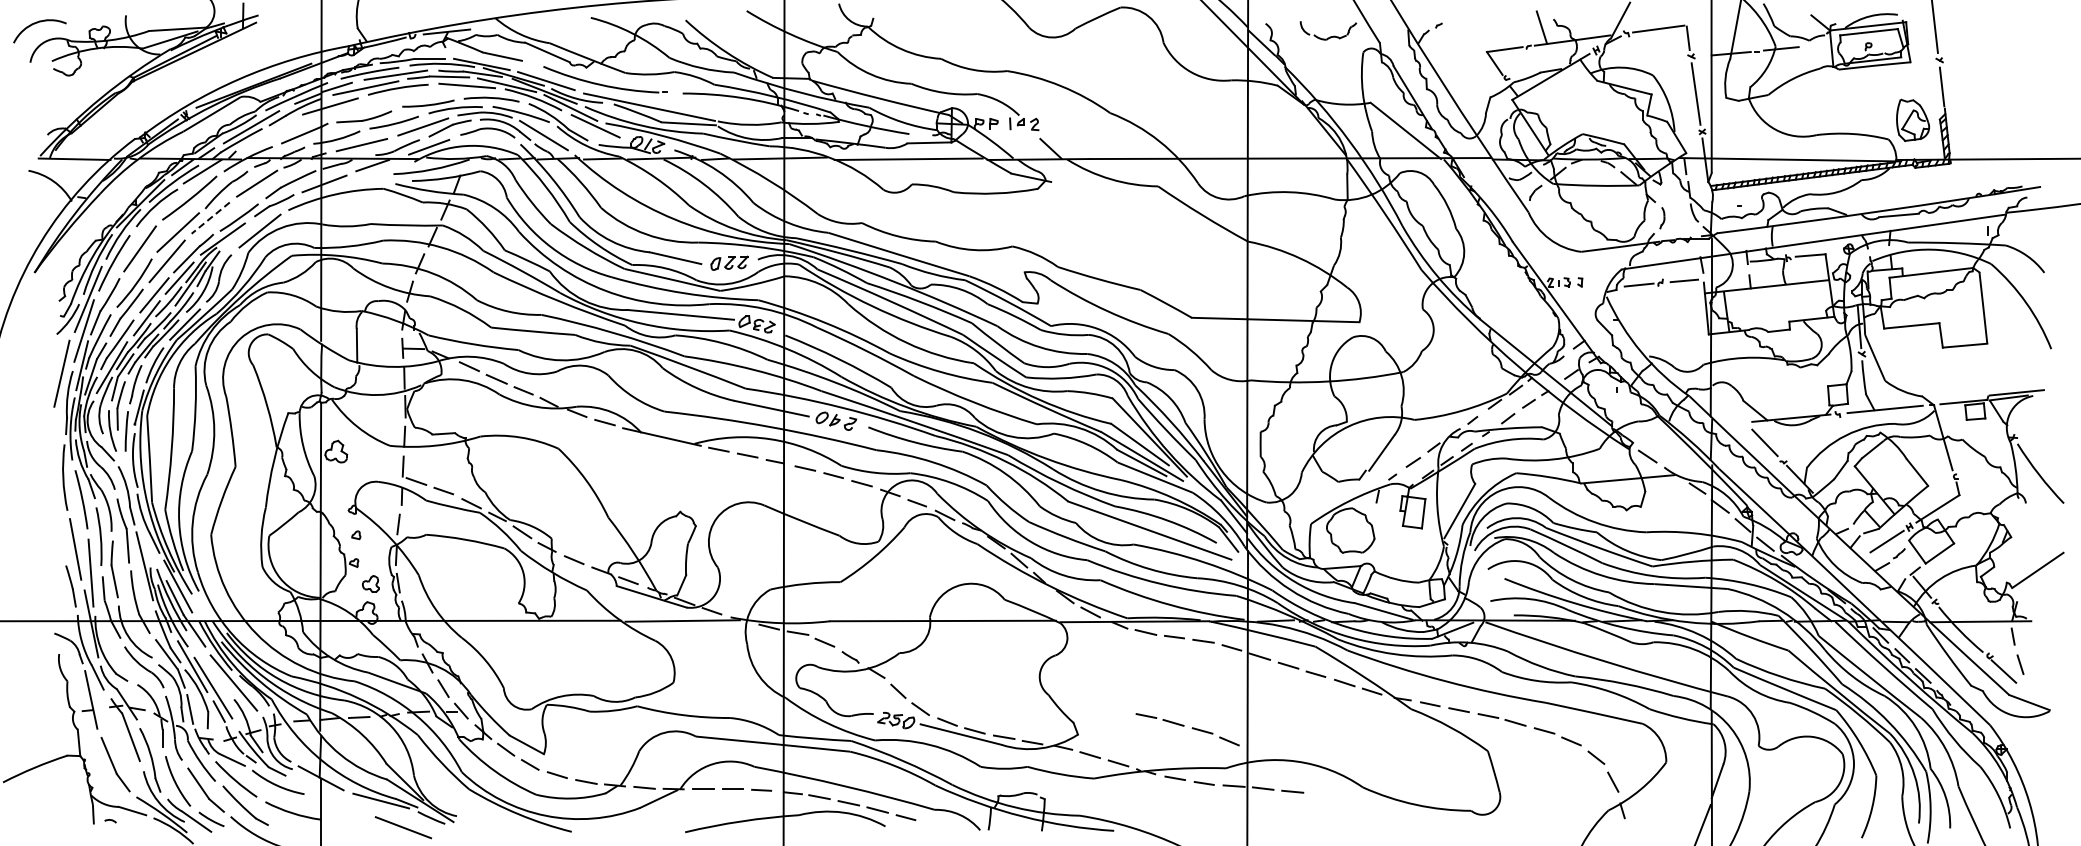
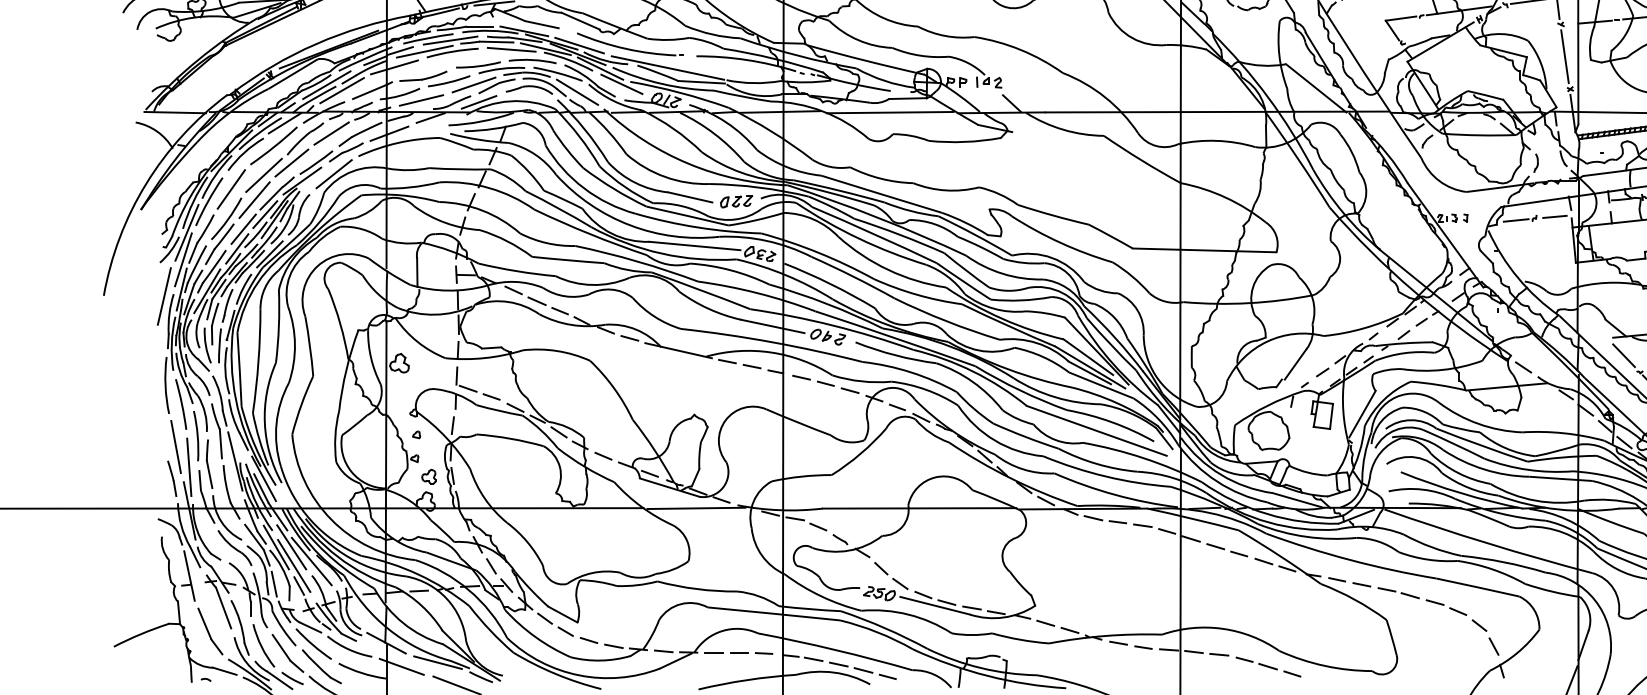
line: (268, 133) -> (341, 90), added
line: (210, 218) -> (291, 163), dashed -> solid
line: (210, 666) -> (291, 547), added
part: (1187, 729) -> (1129, 601), removed
line: (338, 805) -> (401, 666), added
part: (1350, 806) -> (1268, 667), added

